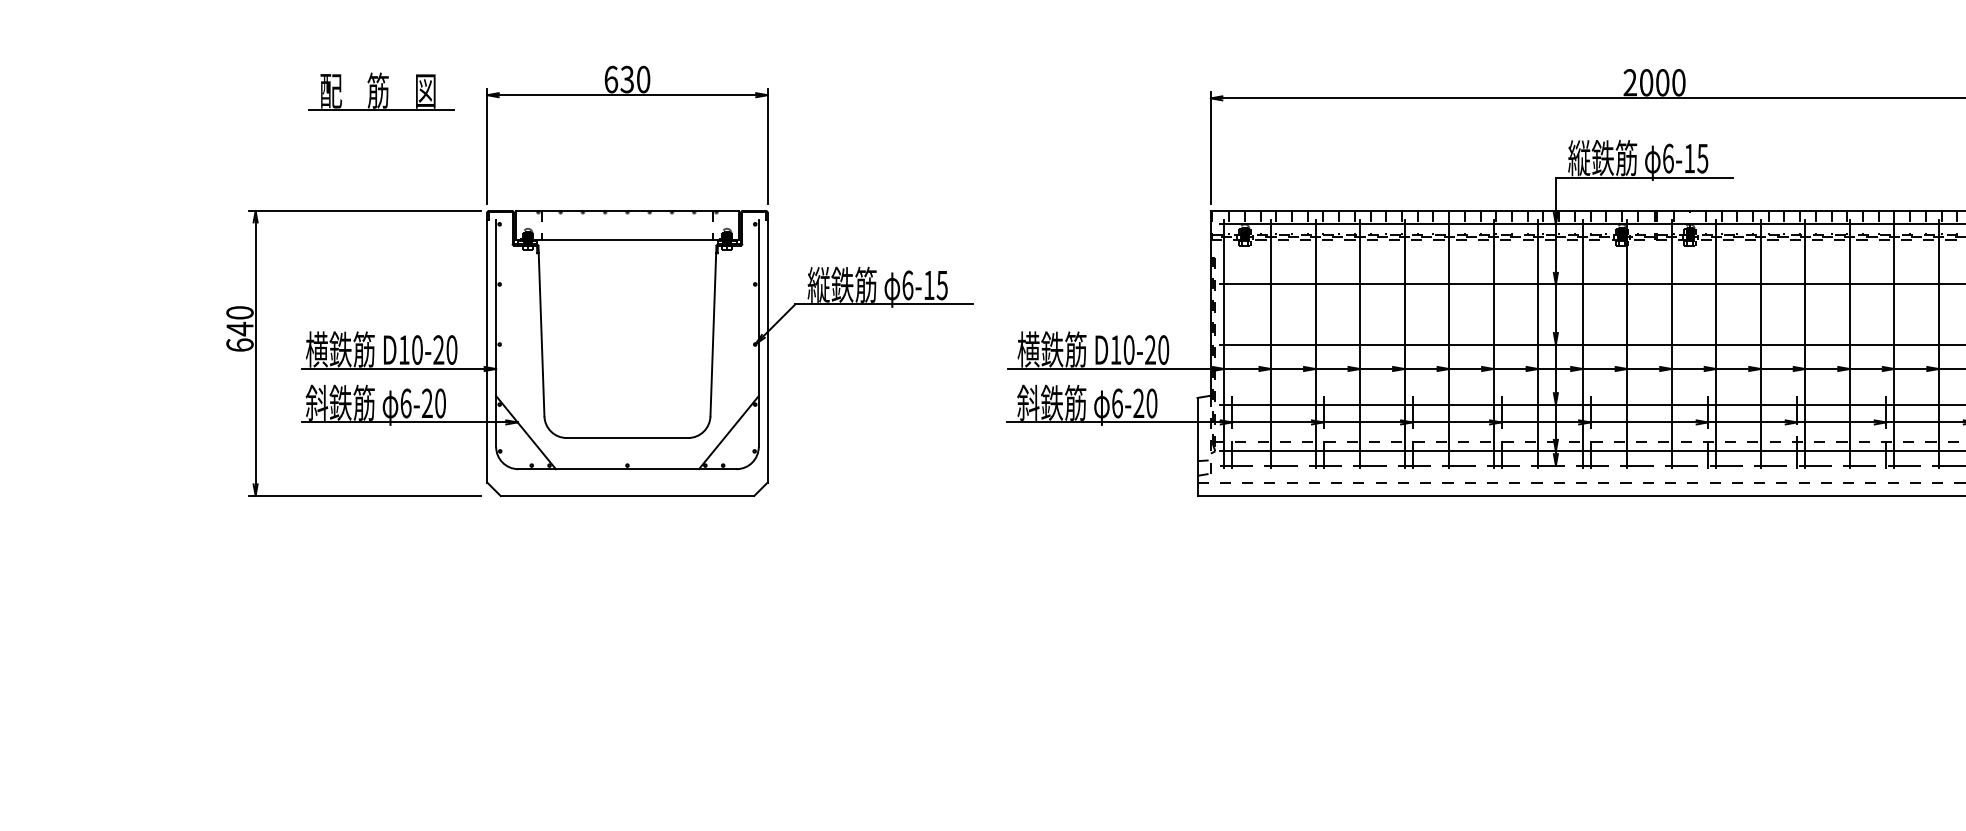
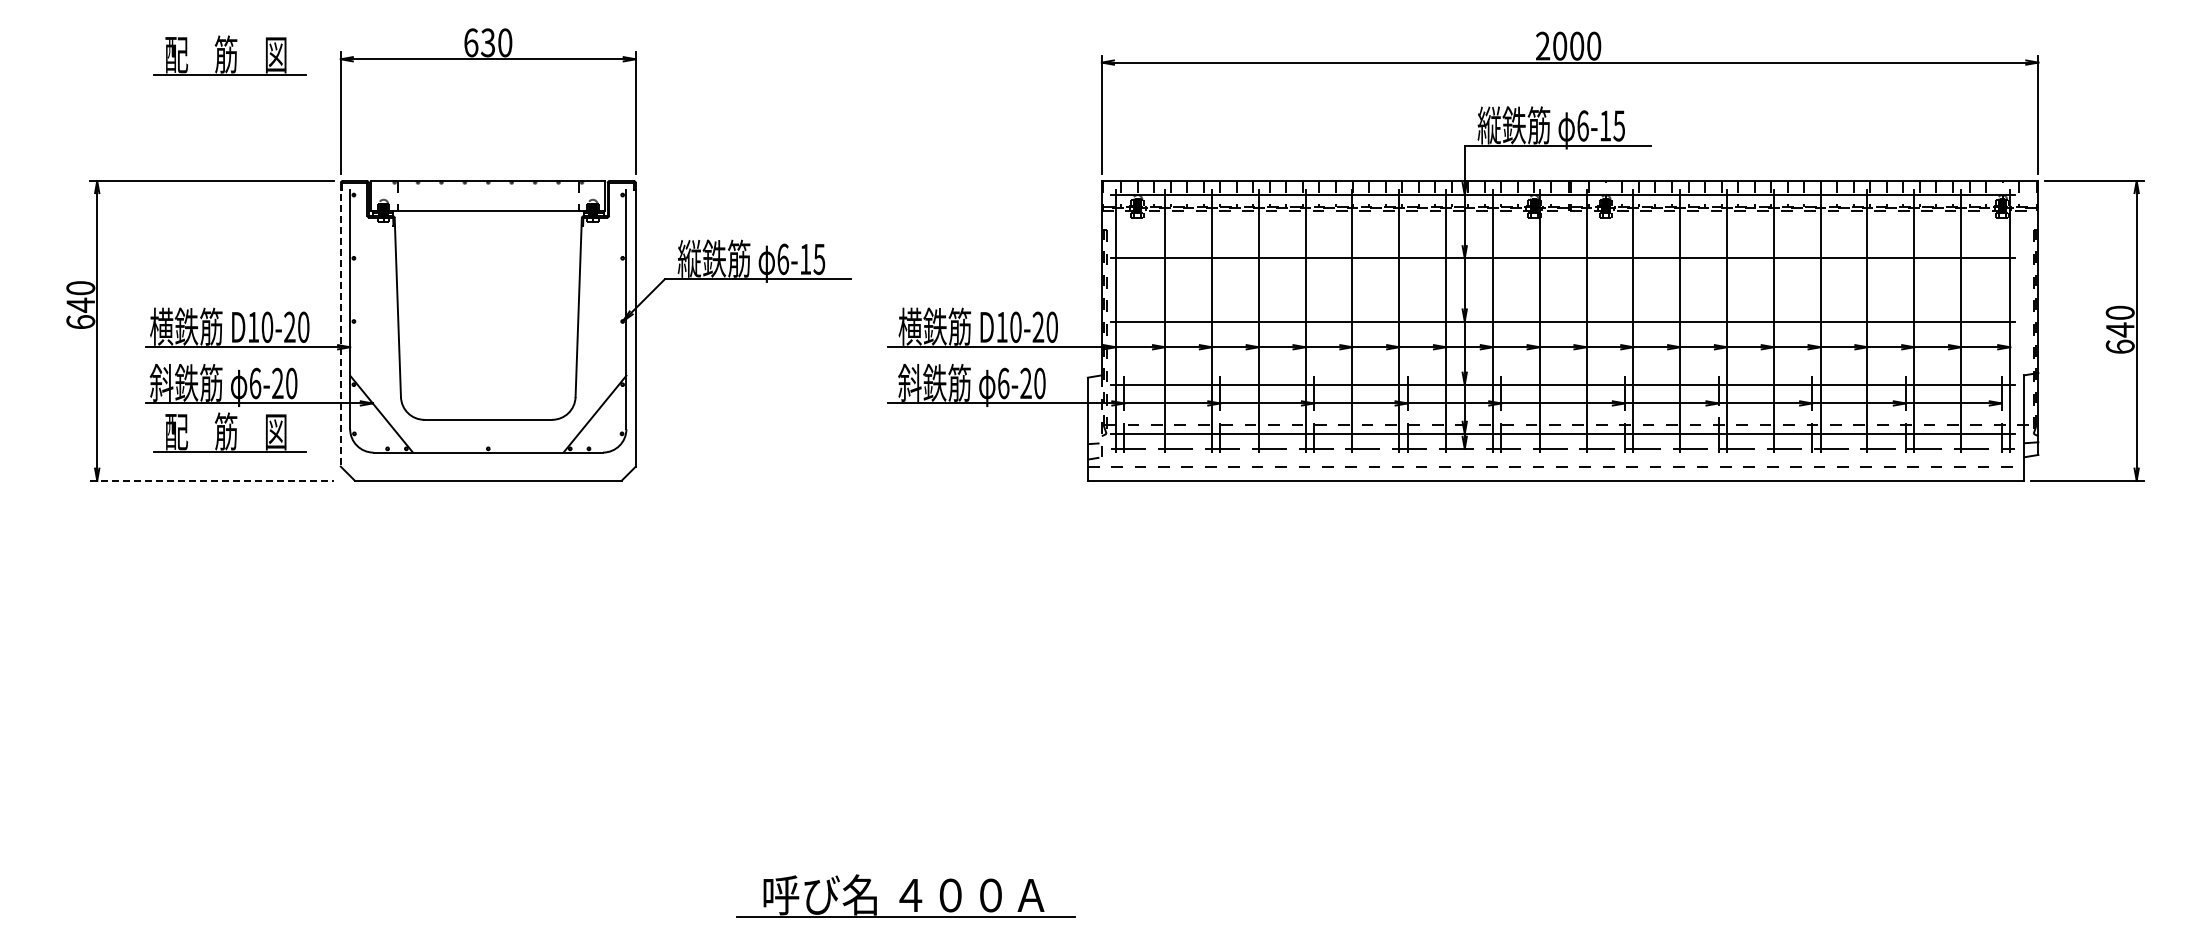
line: (486, 347) -> (340, 324), solid -> dashed
part: (381, 450) -> (229, 432), added
line: (364, 495) -> (211, 480), solid -> dashed

